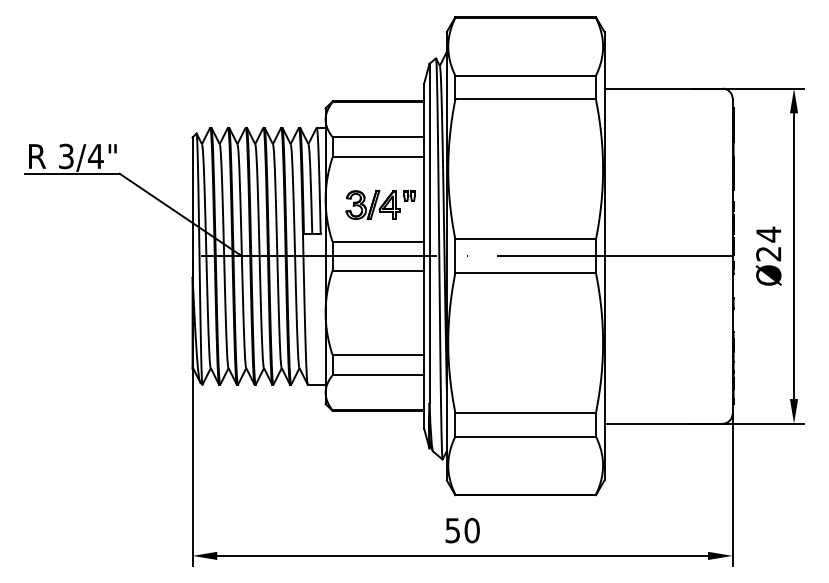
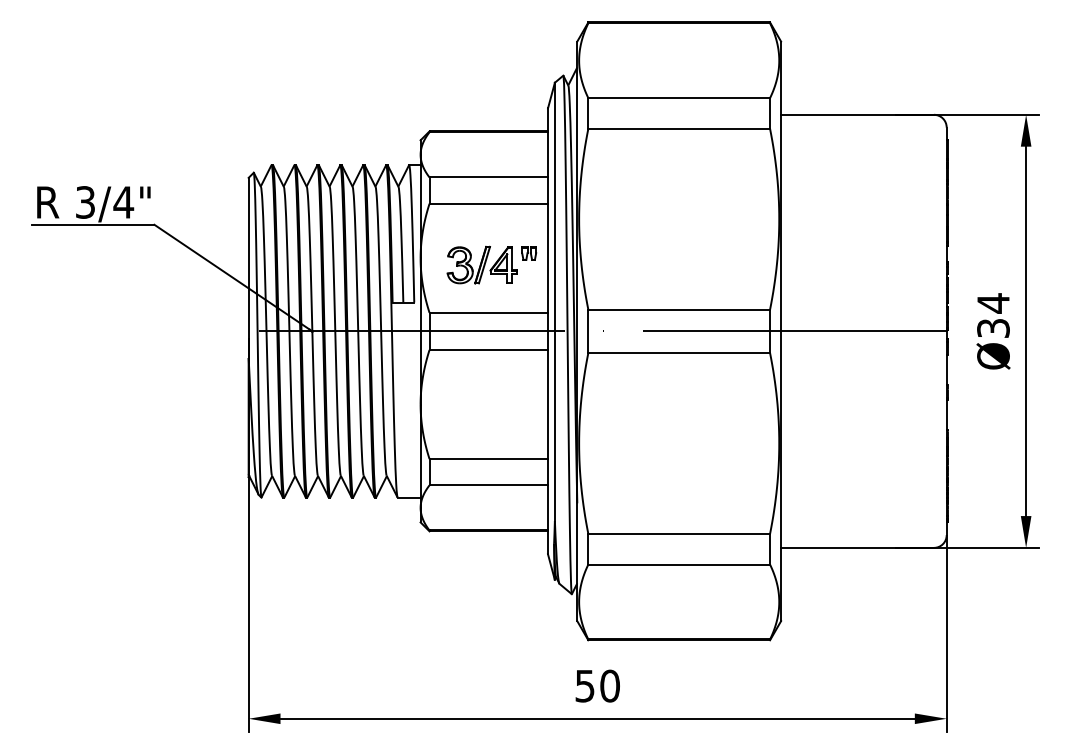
text: (768, 253) -> (993, 328), Ø24 -> Ø34

